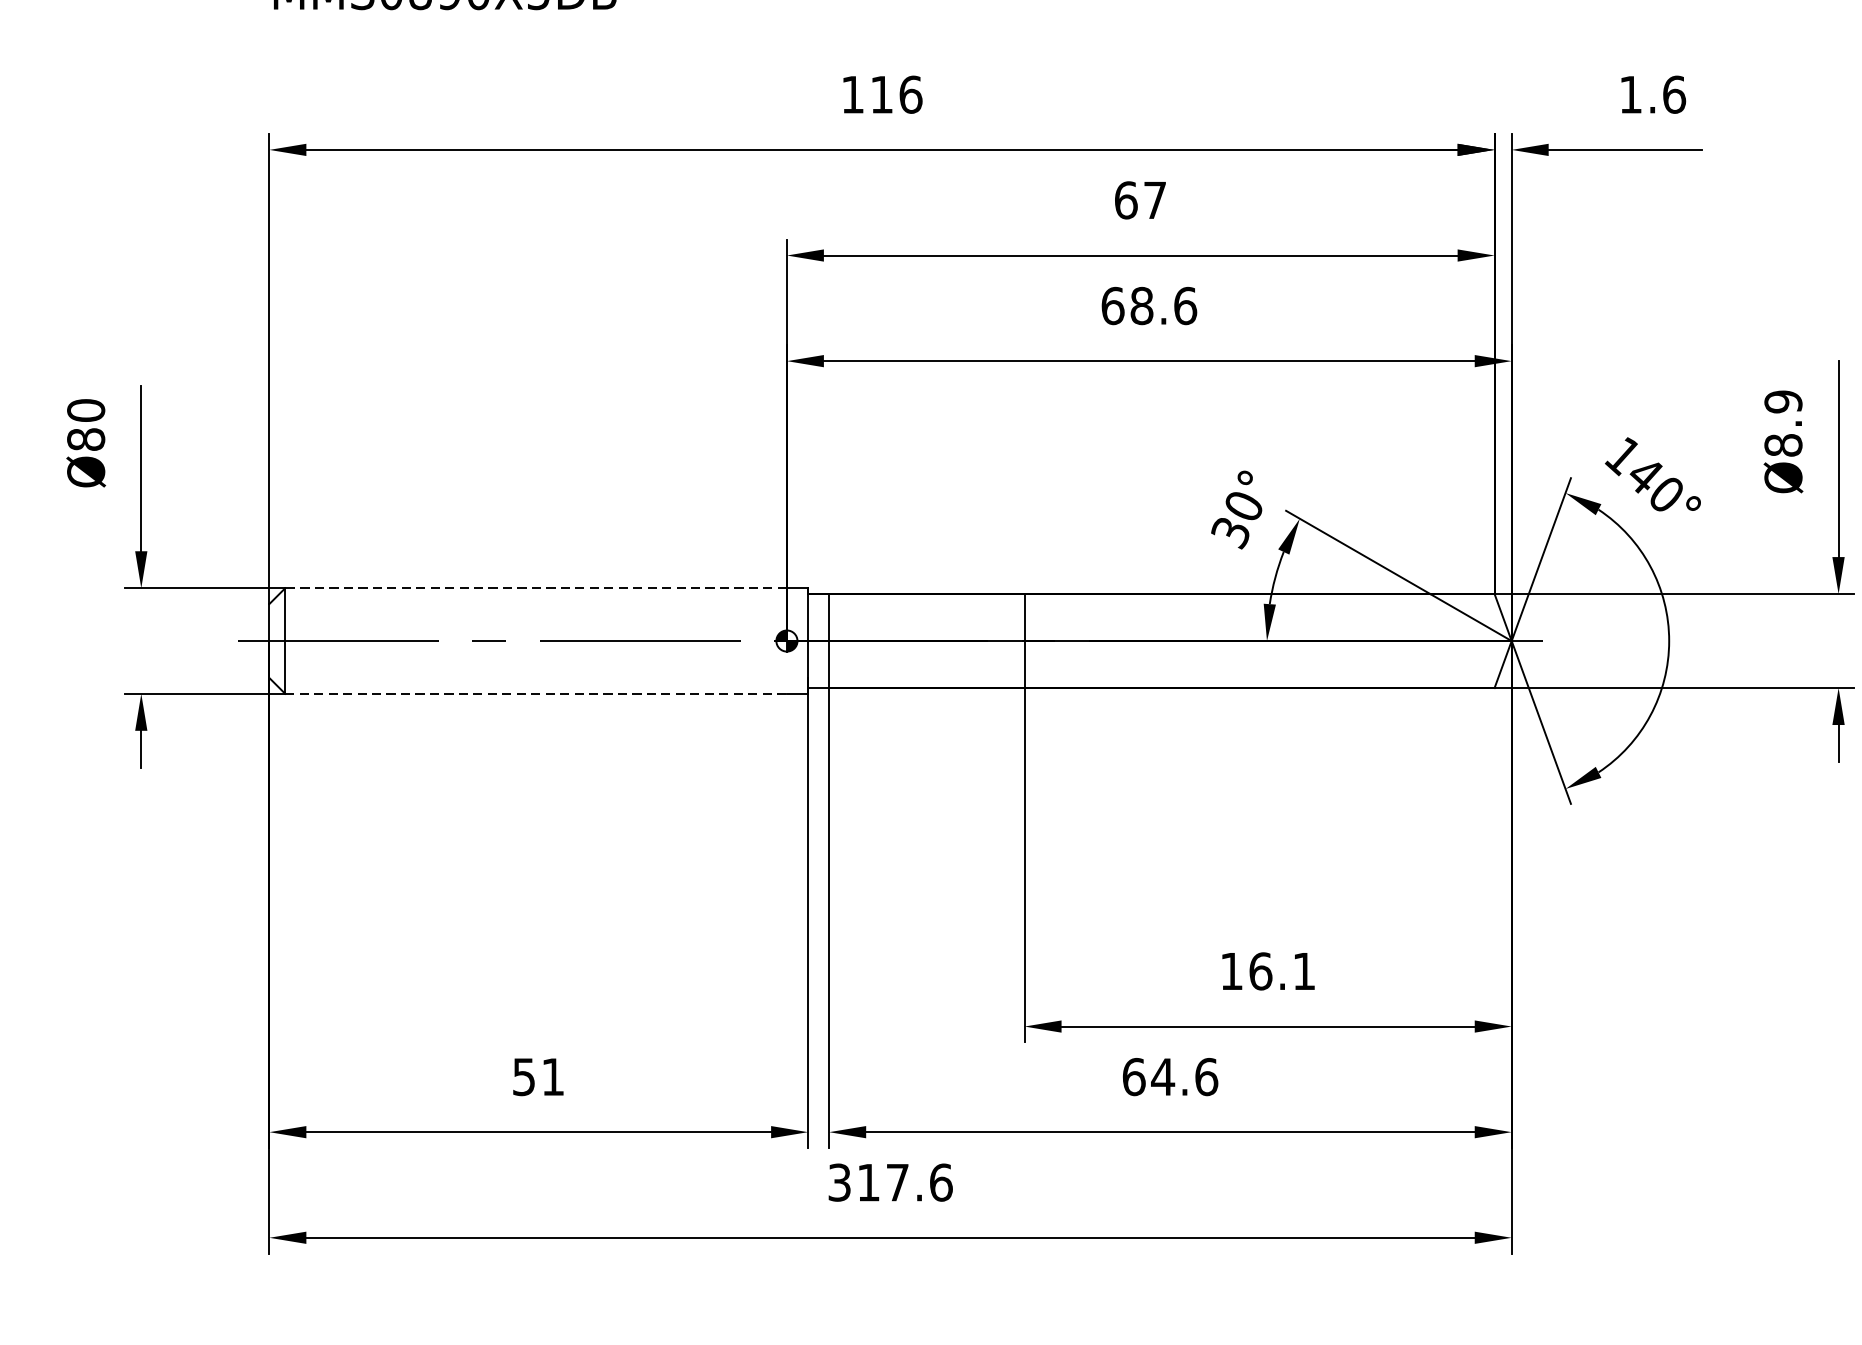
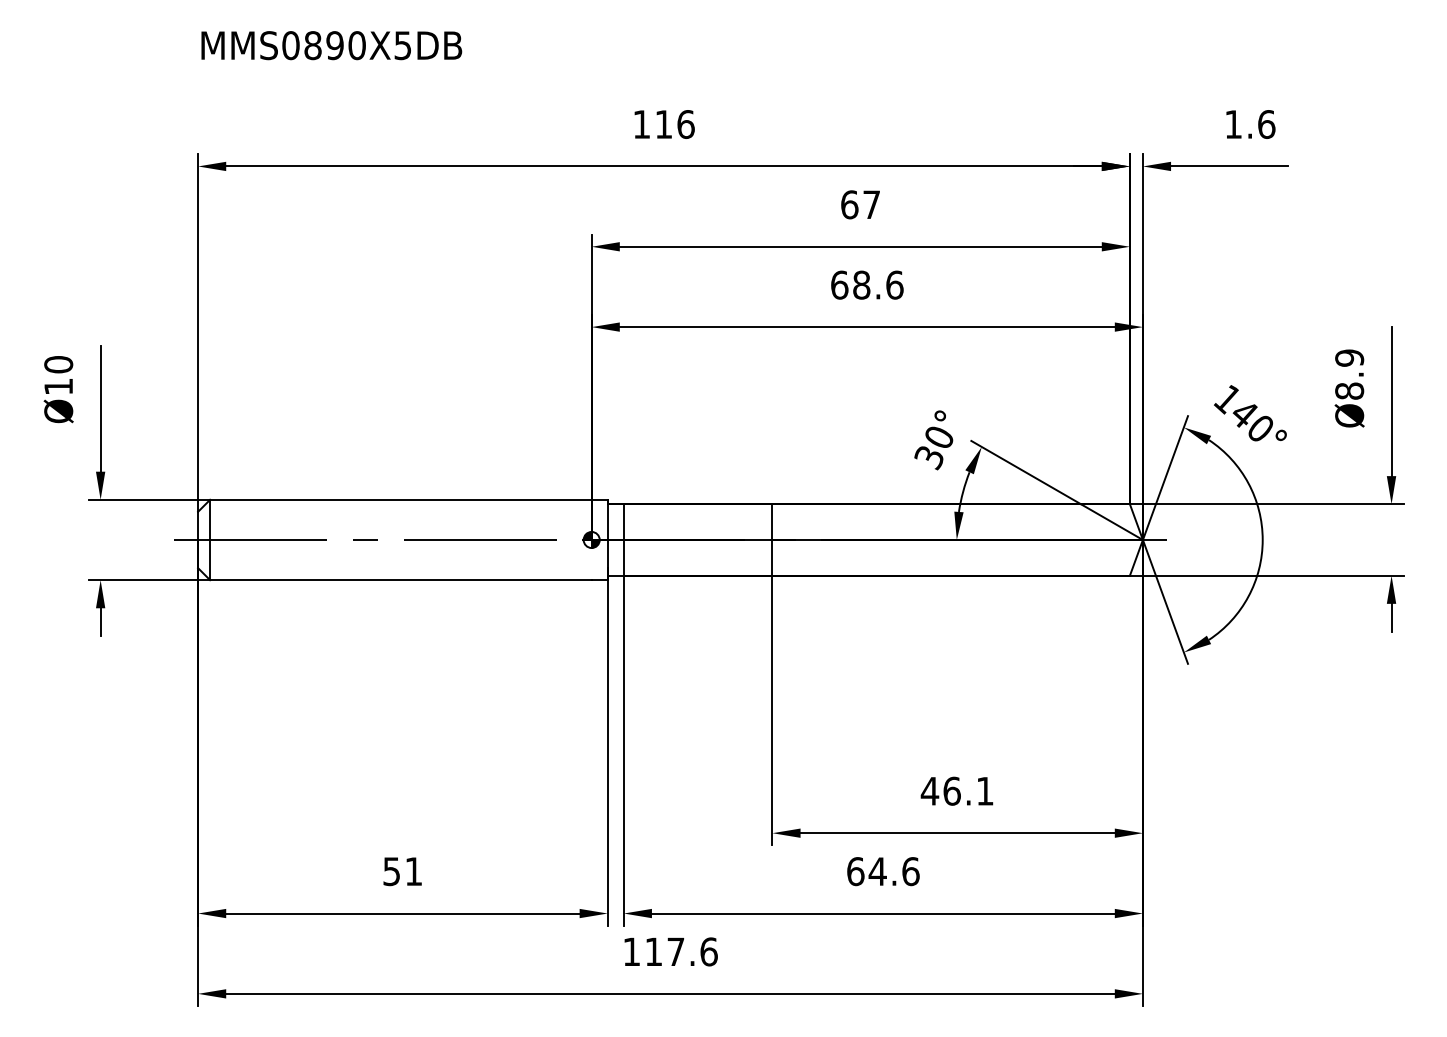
text: (85, 439) -> (58, 386), Ø80 -> Ø10
line: (535, 587) -> (400, 499), dashed -> solid
line: (535, 694) -> (400, 580), dashed -> solid
text: (1231, 971) -> (929, 791), 16.1 -> 46.1
text: (839, 1182) -> (631, 951), 317.6 -> 117.6

